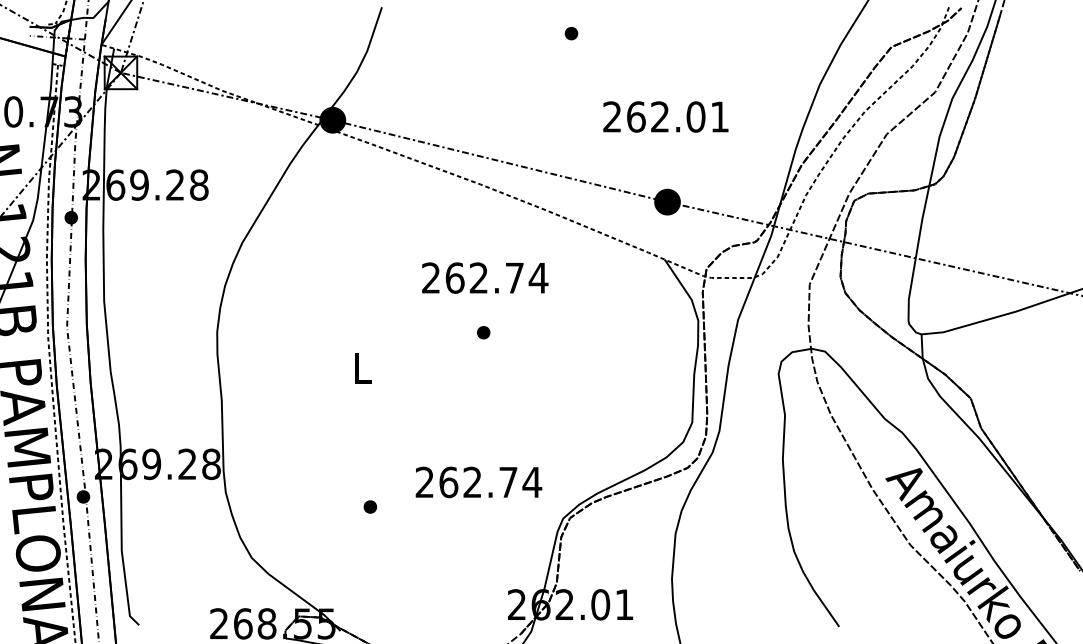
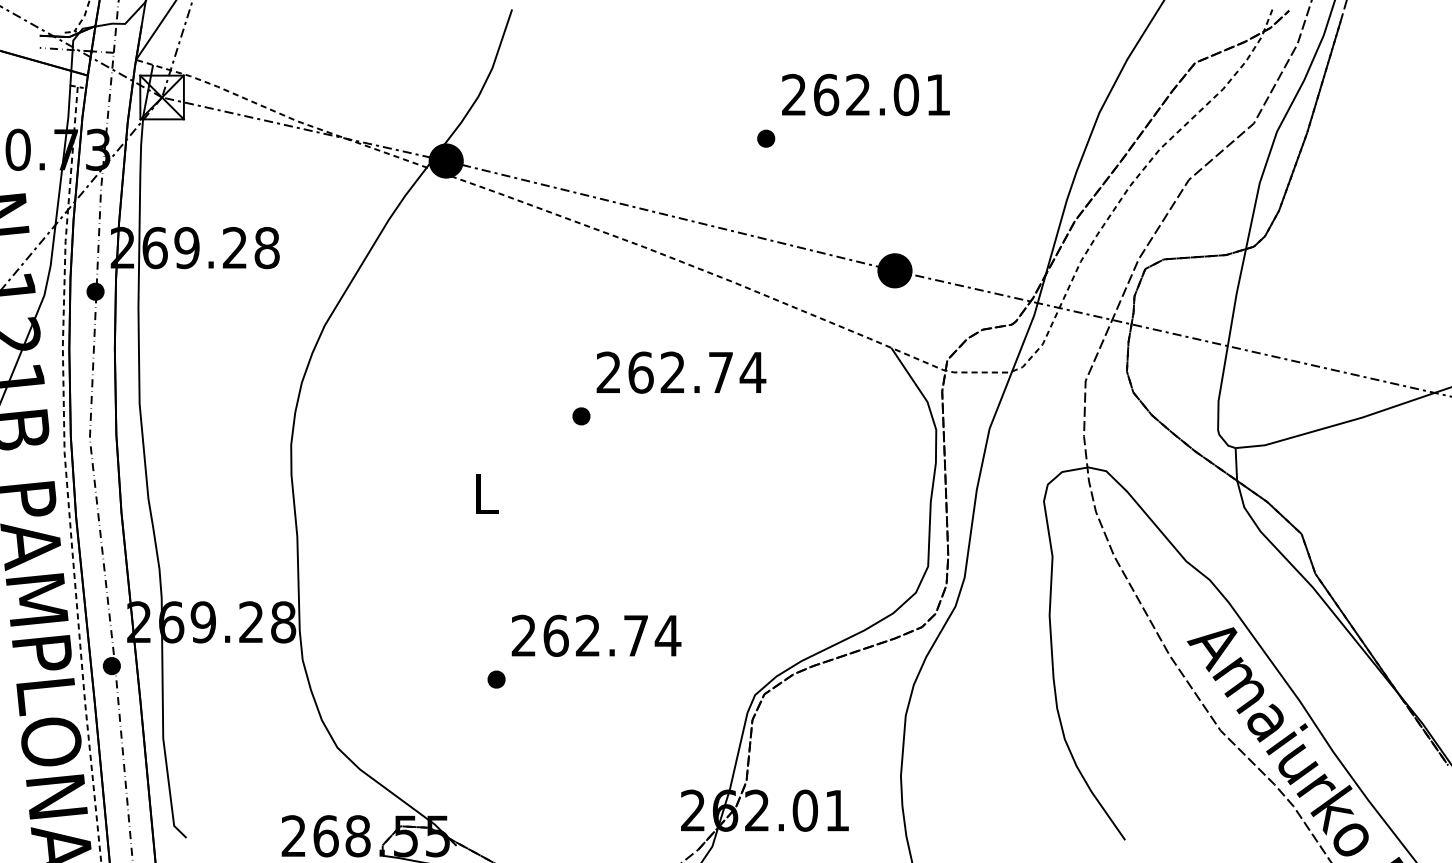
part: (571, 33) -> (766, 138), moved
text: (665, 116) -> (865, 94), moved
text: (485, 277) -> (681, 371), moved
part: (483, 332) -> (581, 416), moved
text: (478, 482) -> (595, 635), moved

